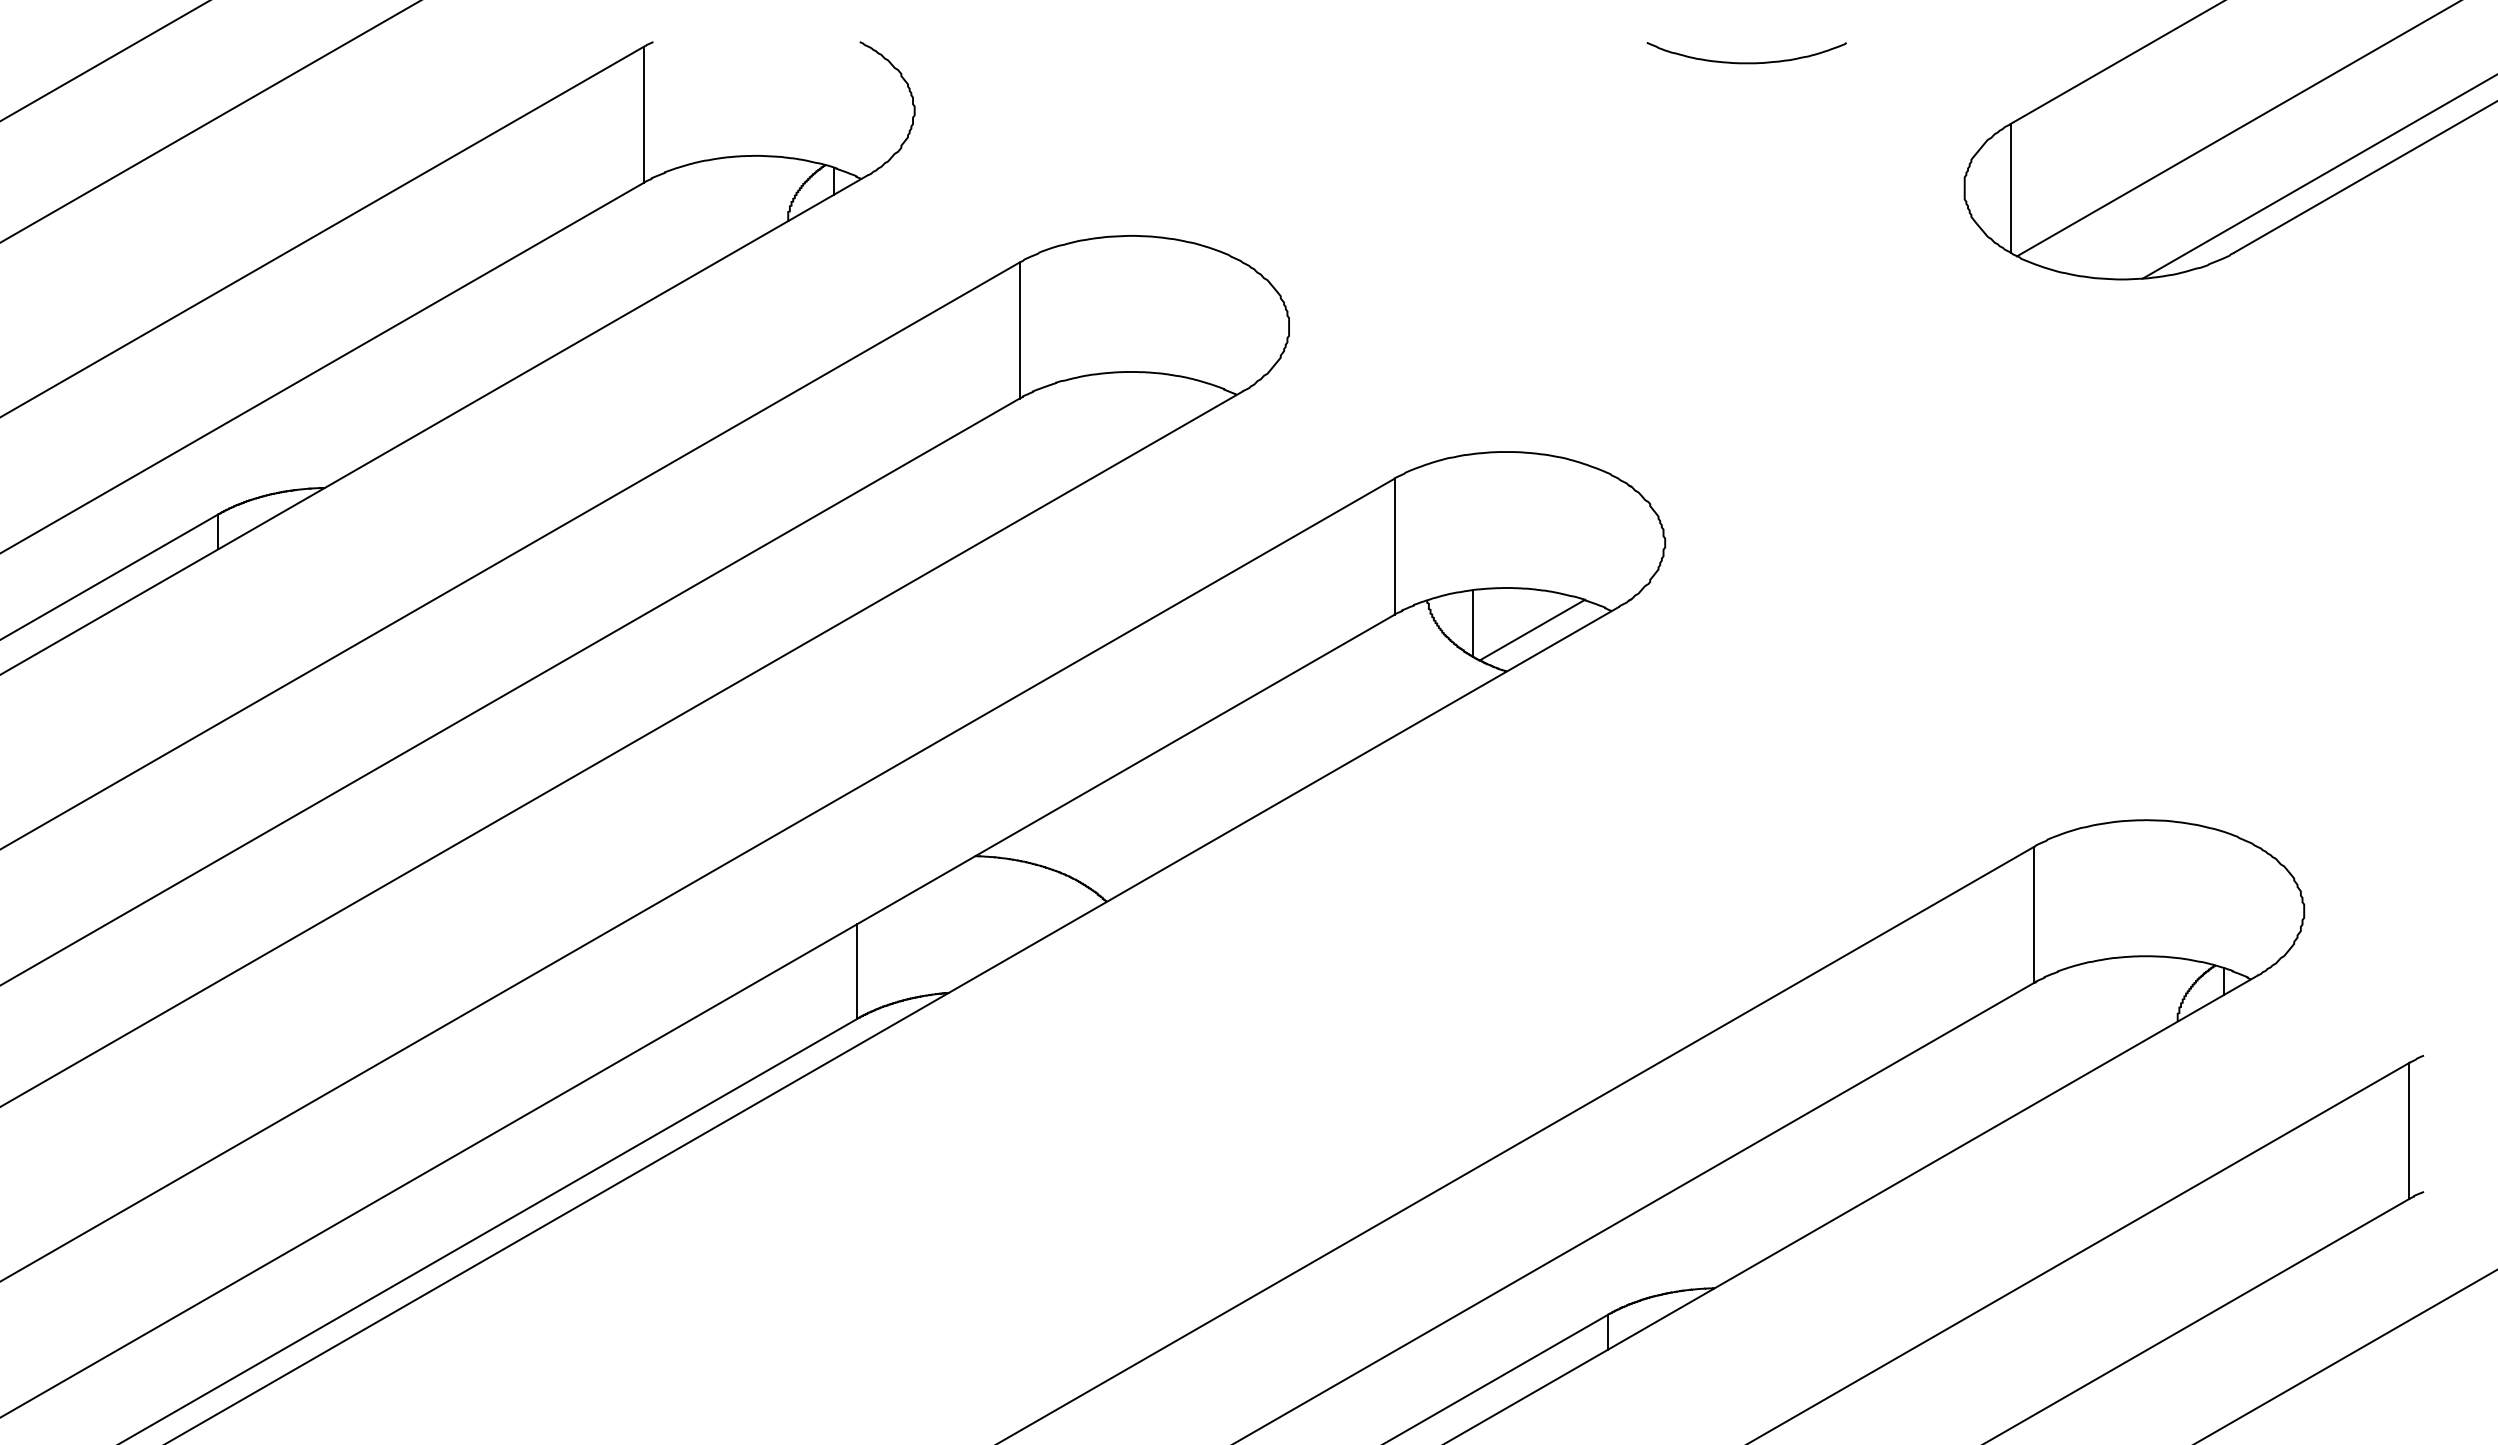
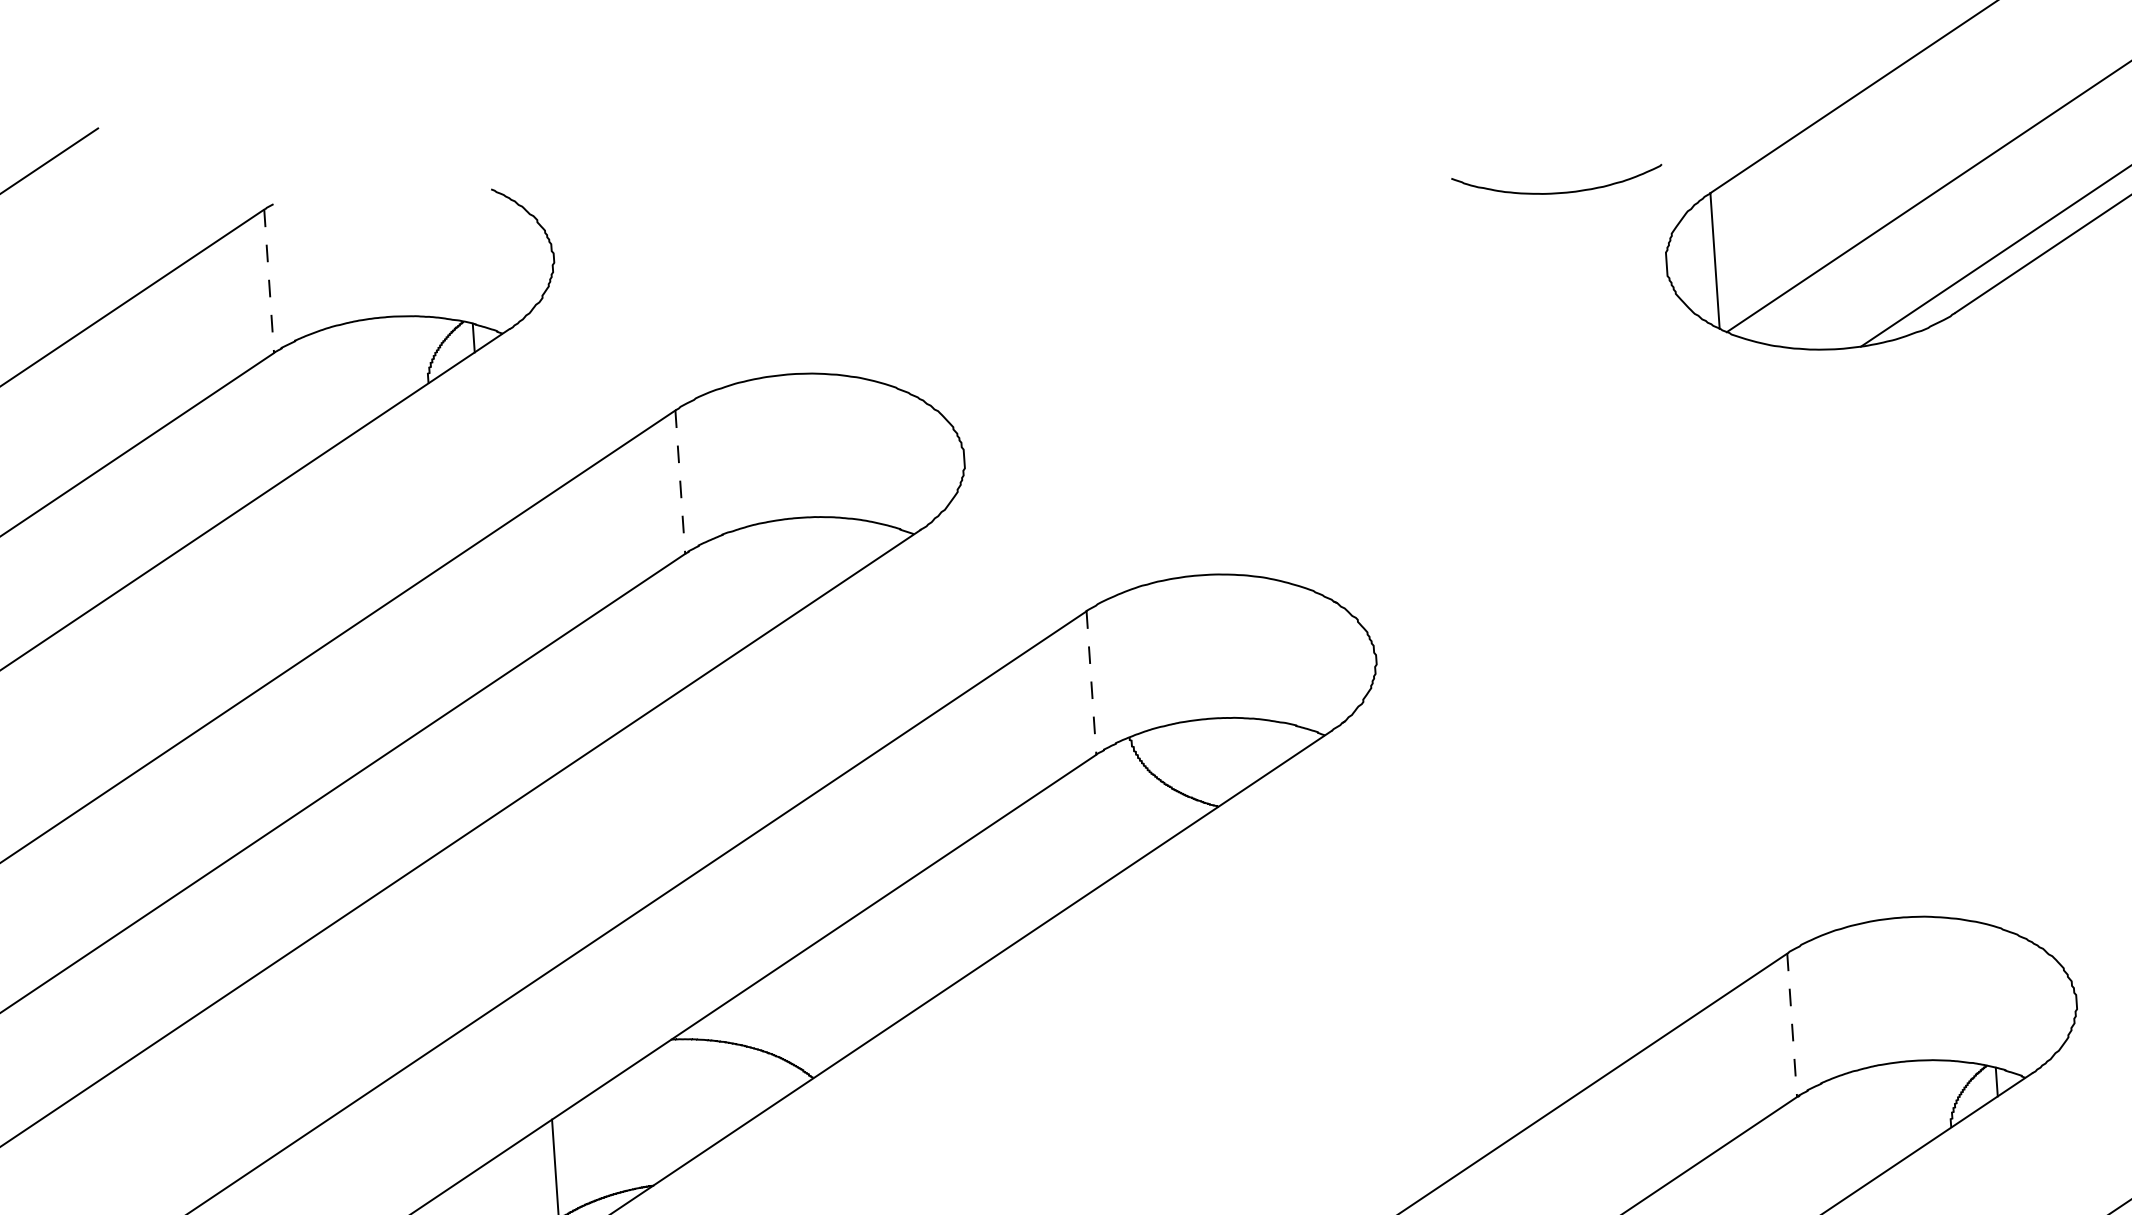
curve: (1746, 62) -> (1557, 192), moved
line: (644, 115) -> (269, 282), solid -> dashed
line: (1019, 331) -> (680, 483), solid -> dashed
line: (1394, 547) -> (1091, 683), solid -> dashed
line: (1473, 623) -> (1180, 758), removed
line: (1531, 629) -> (1241, 760), removed
line: (2034, 915) -> (1792, 1025), solid -> dashed

